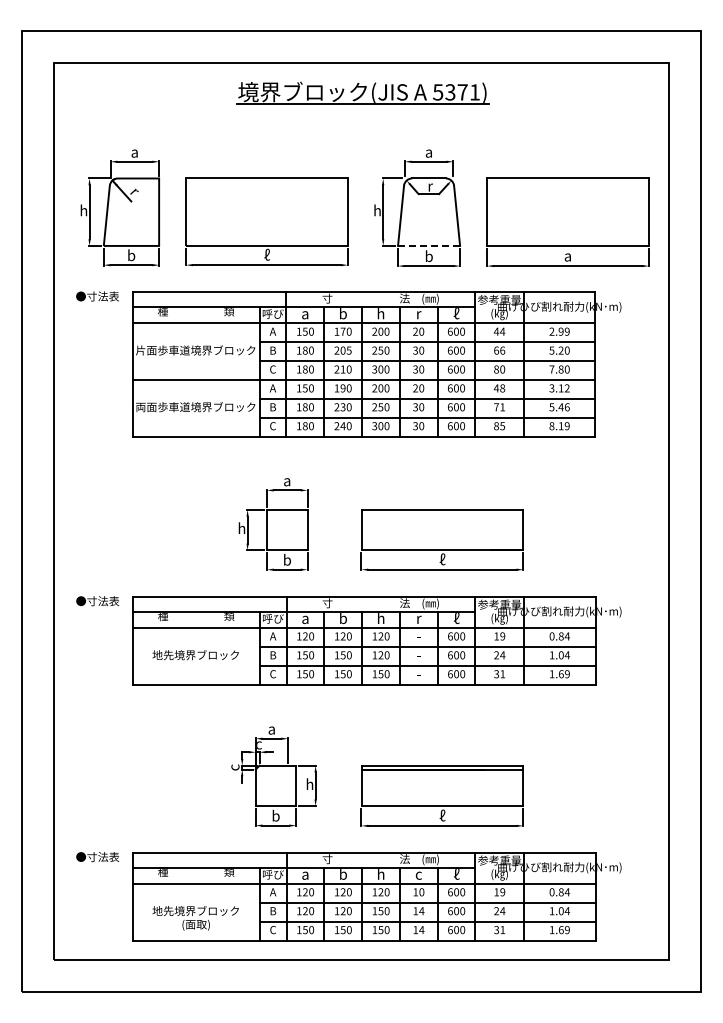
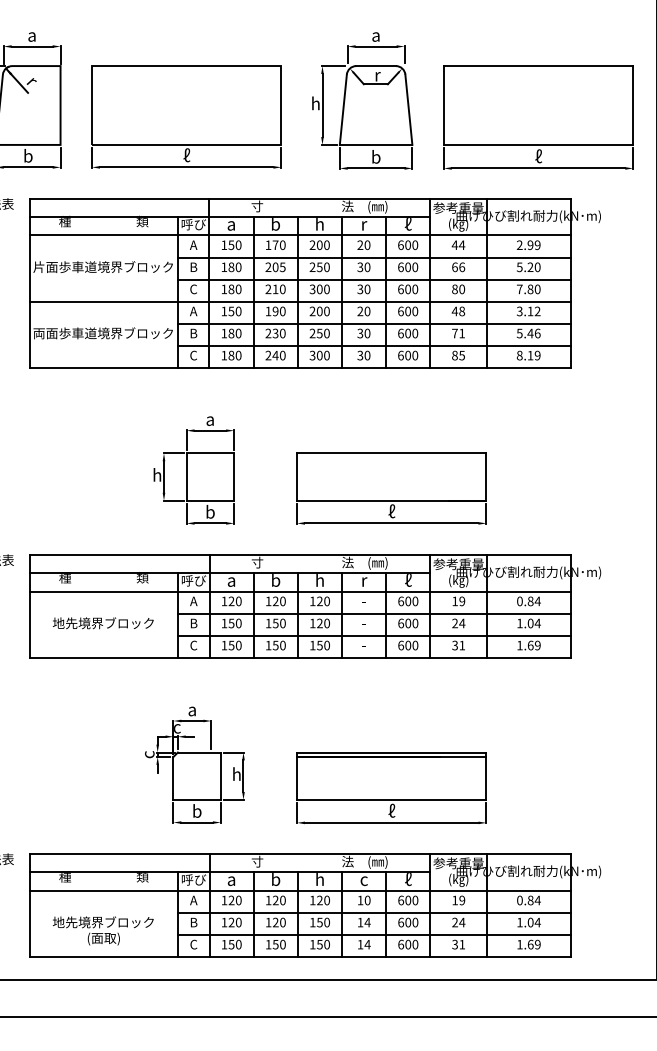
line: (428, 245) -> (375, 144), dashed -> solid
text: (567, 255) -> (537, 156), a -> ℓ

